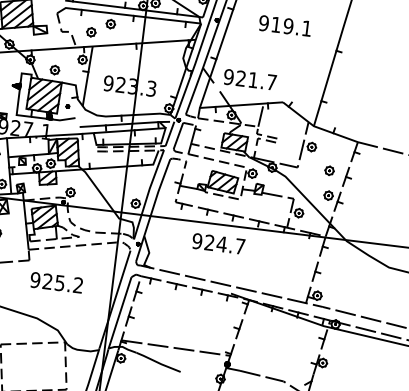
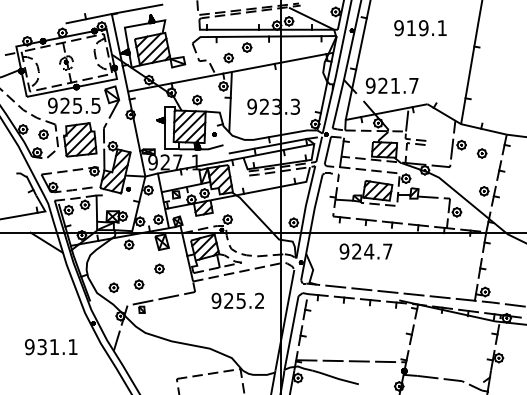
part: (328, 170) -> (481, 153), moved
text: (218, 243) -> (365, 251), moved
text: (56, 282) -> (237, 300), moved

